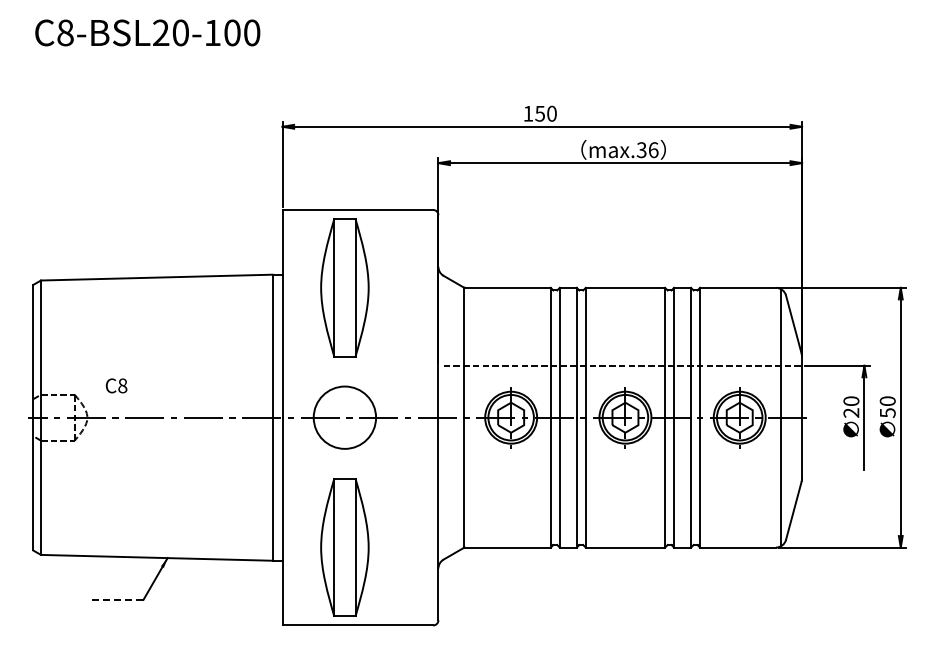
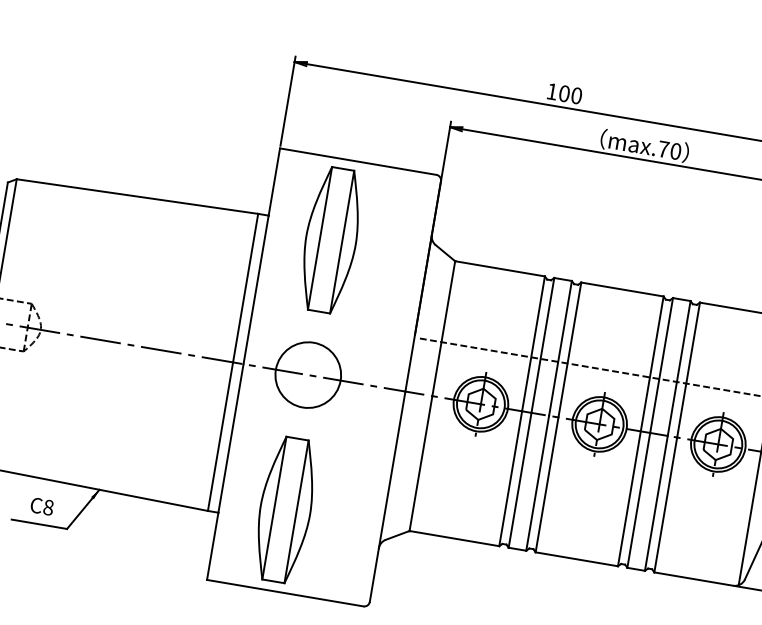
text: (540, 113) -> (564, 93), 150 -> 100
text: (647, 150) -> (669, 150), max.36 -> max.70
text: (116, 385) -> (42, 506), moved
line: (116, 599) -> (39, 523), dashed -> solid

